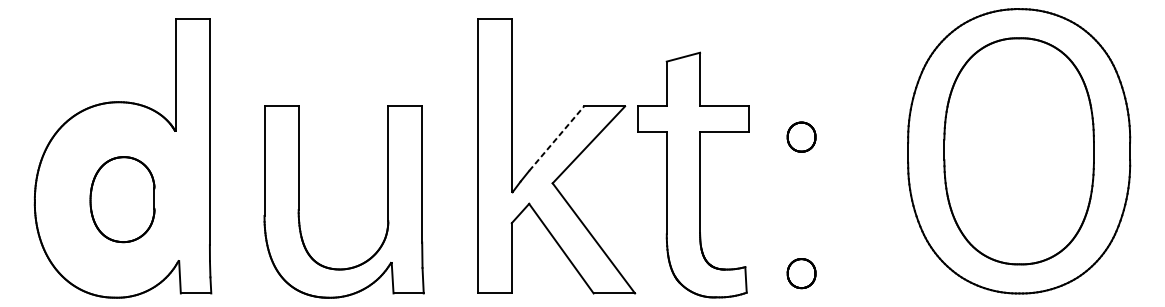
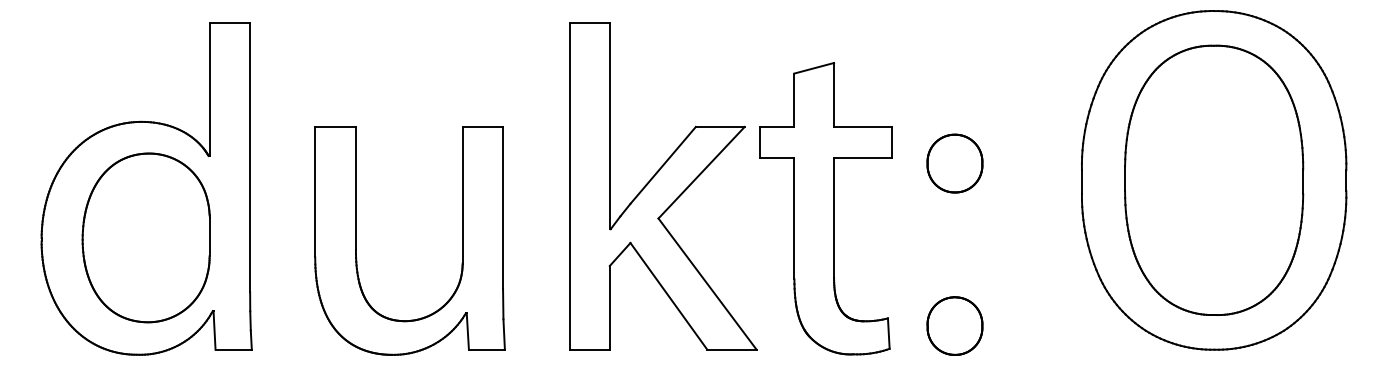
part: (801, 137) -> (954, 163), size x1.67
line: (556, 138) -> (663, 165), dashed -> solid
part: (122, 199) -> (145, 237), size x1.67
part: (801, 273) -> (954, 325), size x1.67

